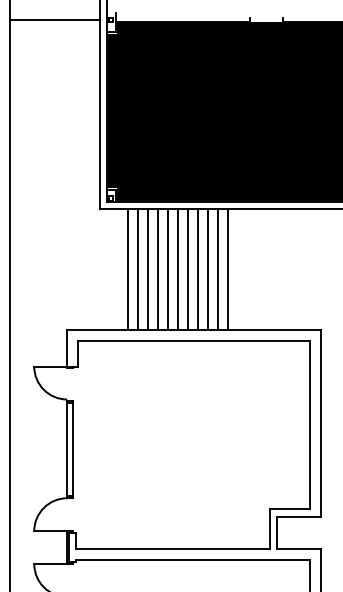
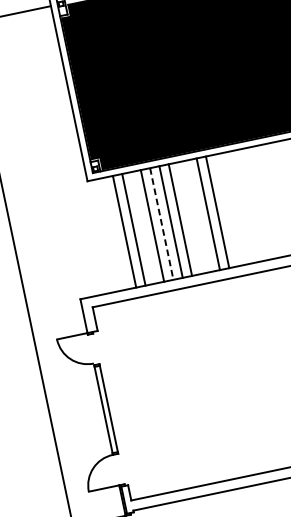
line: (147, 269) -> (143, 227), removed
line: (197, 269) -> (189, 218), removed
line: (207, 269) -> (198, 216), removed
line: (167, 270) -> (161, 224), solid -> dashed

